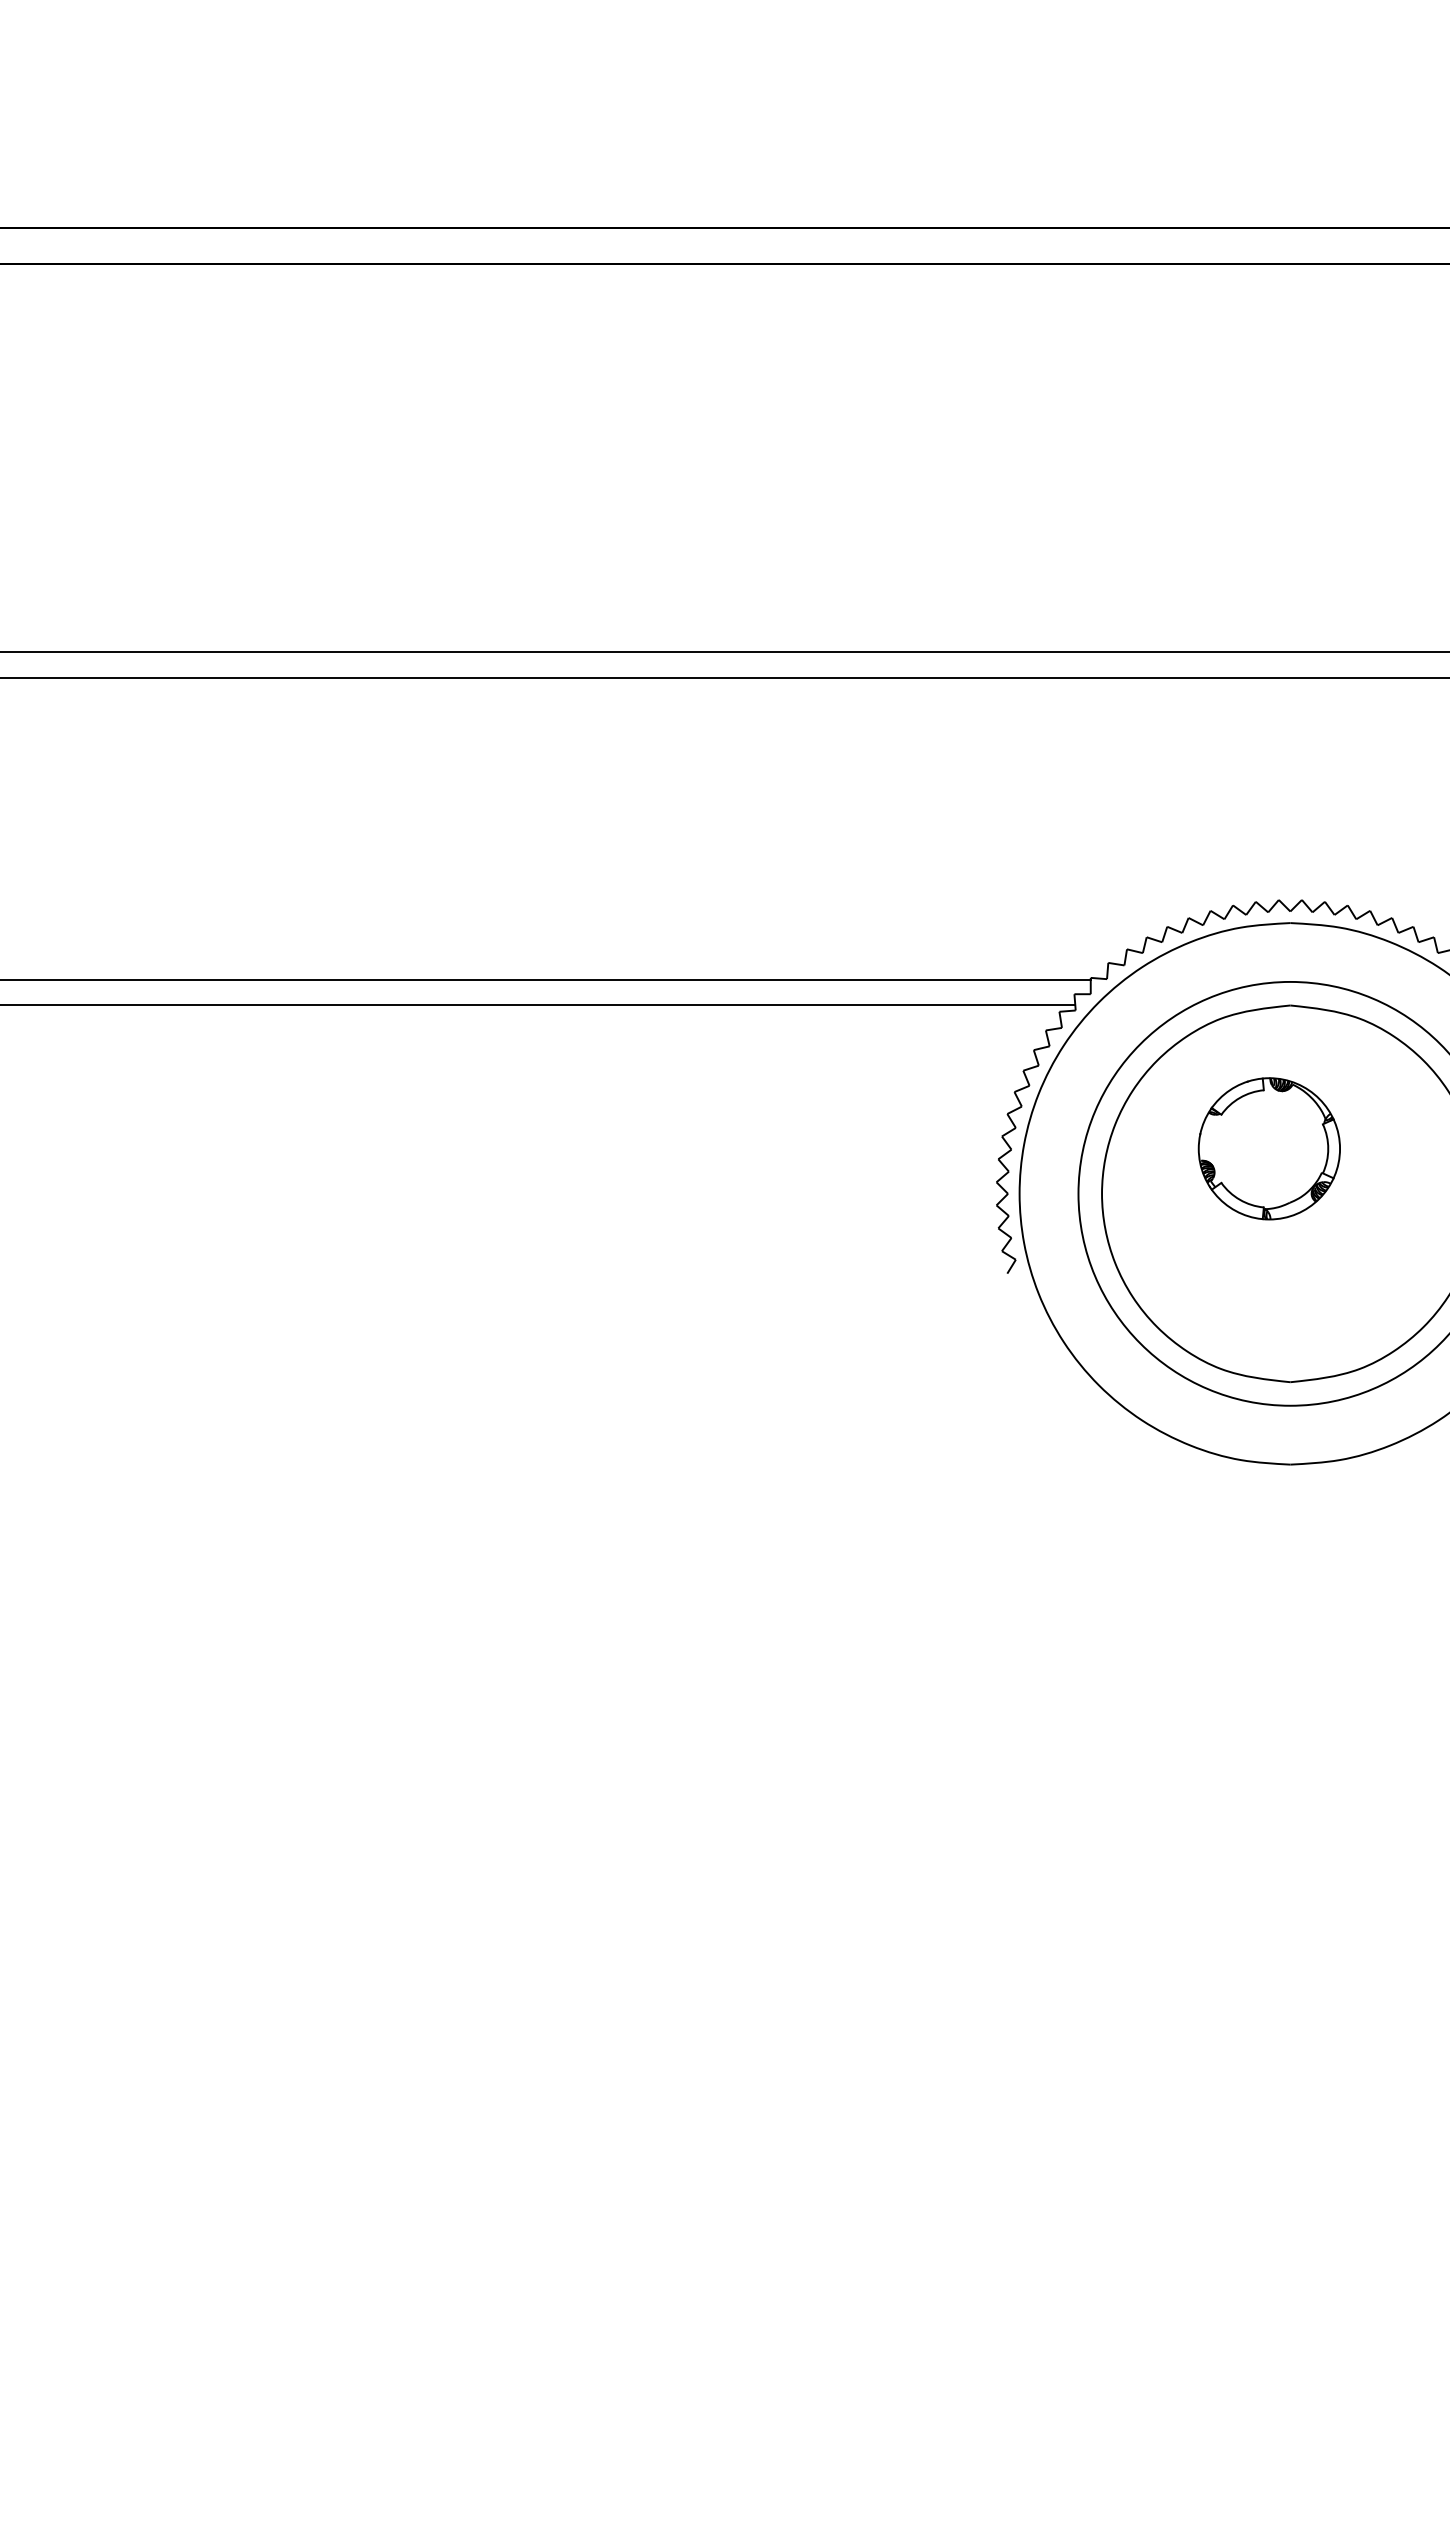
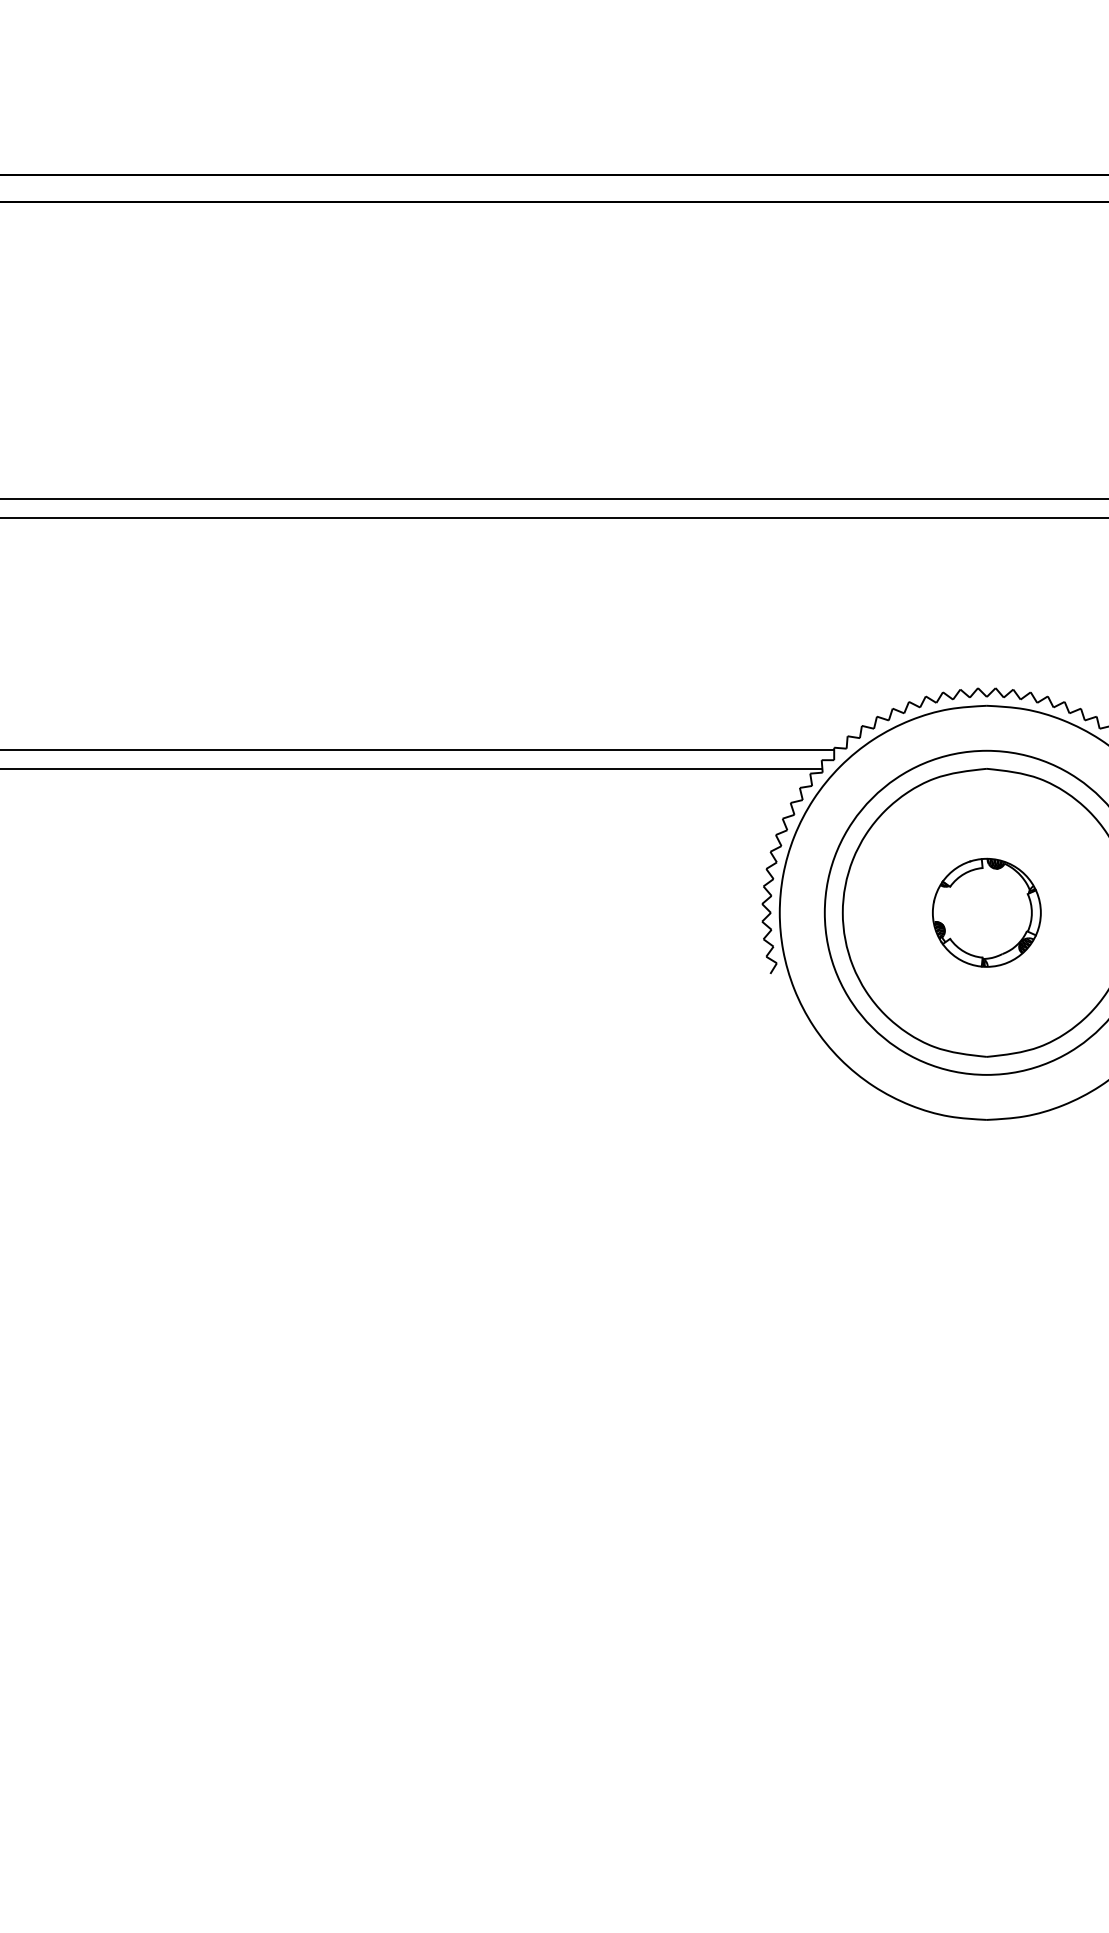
part: (1268, 1148) -> (986, 912), moved

